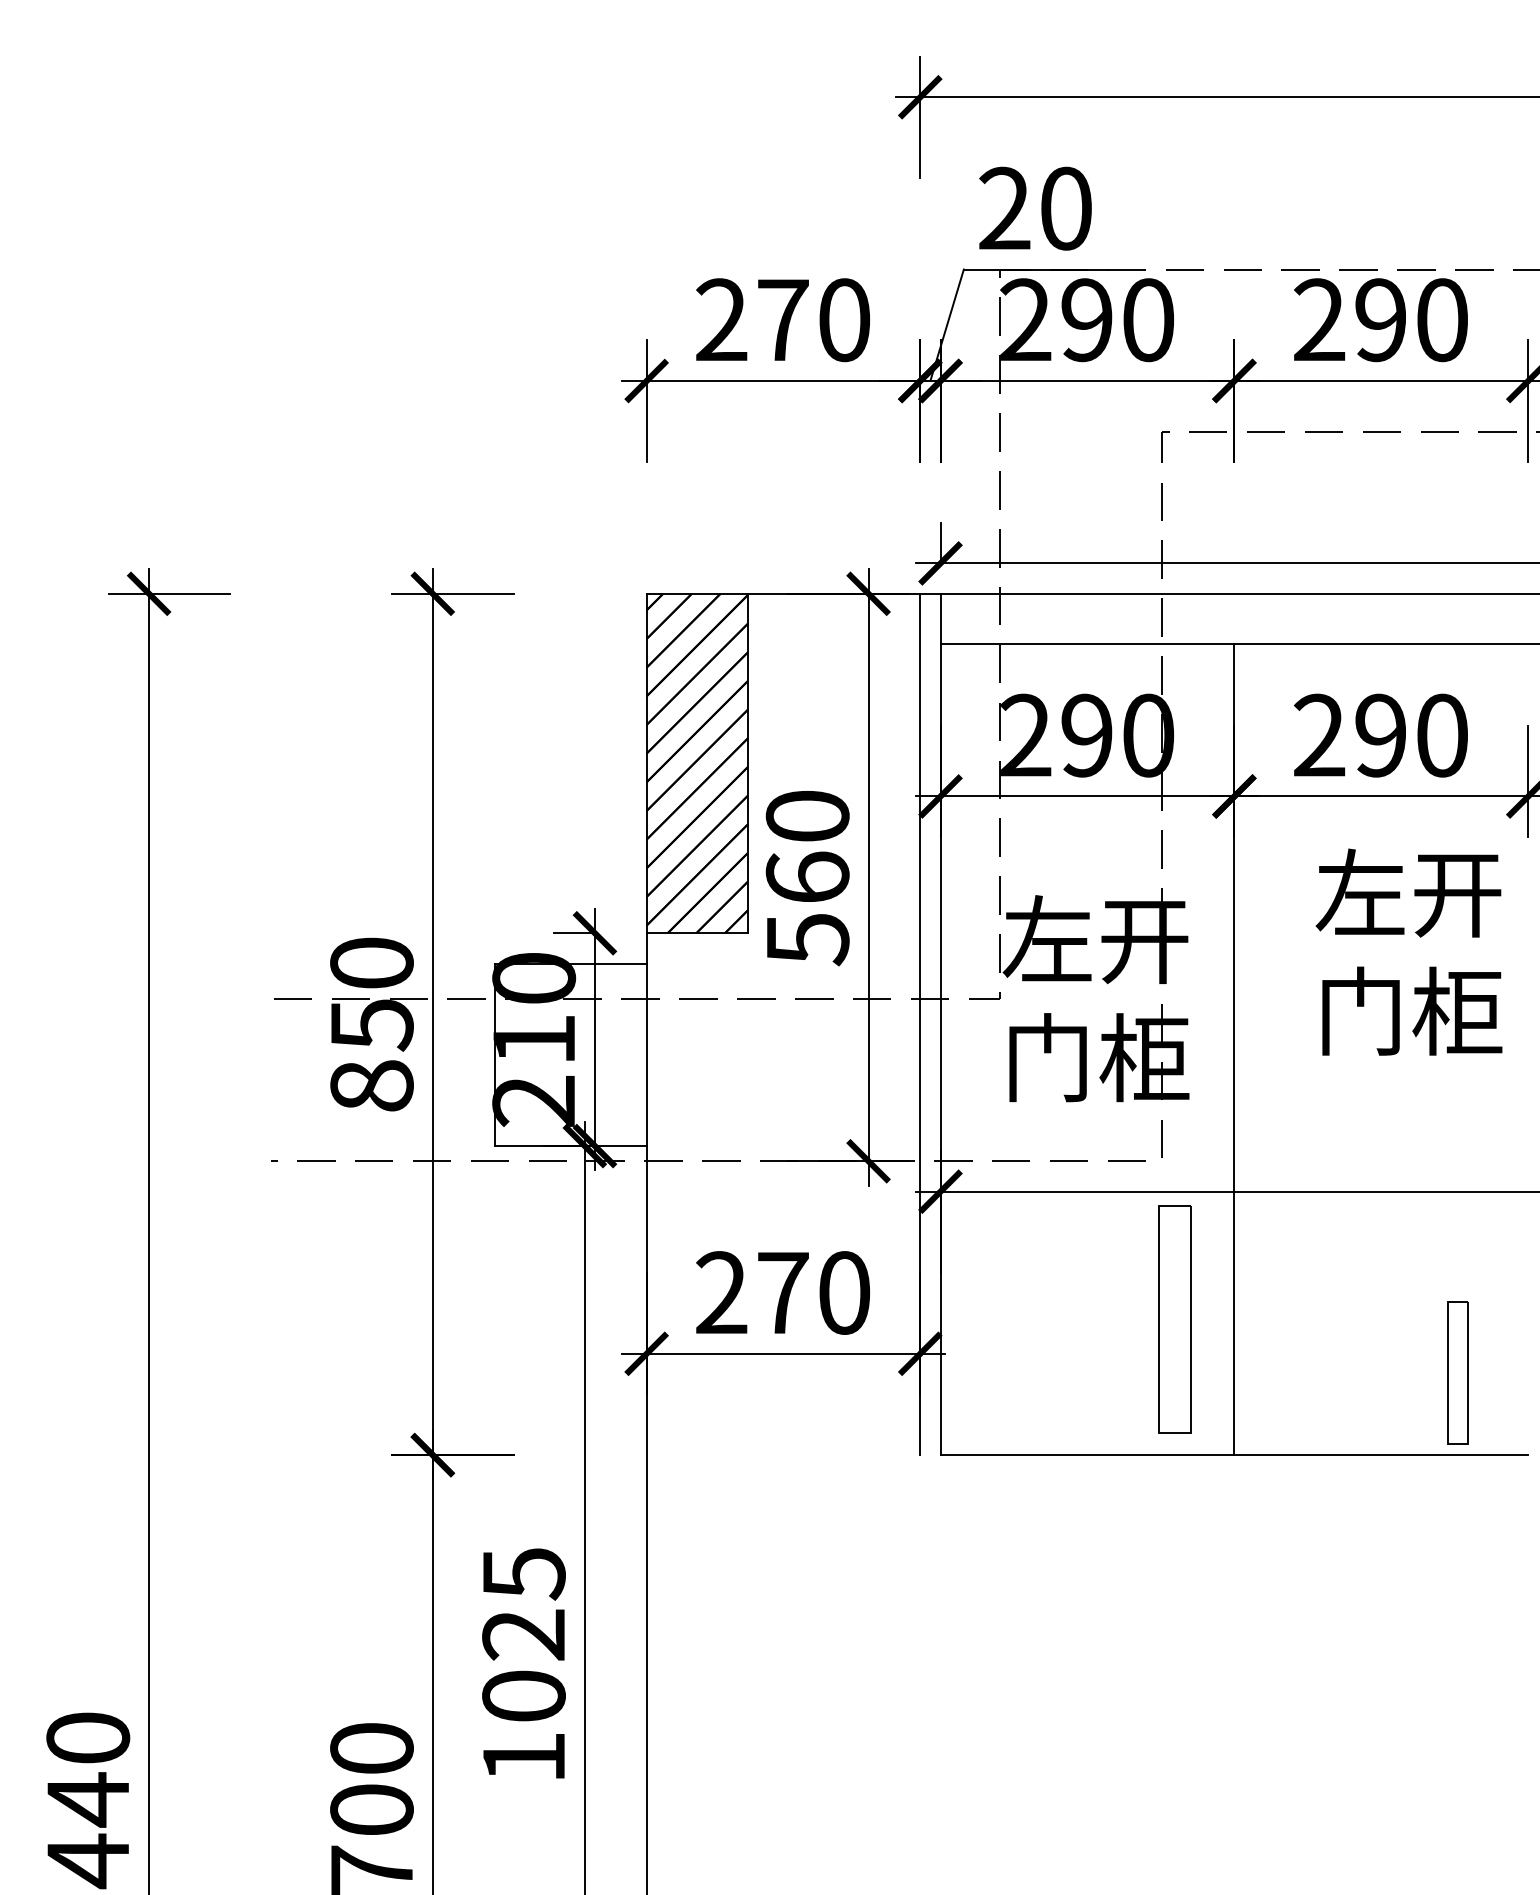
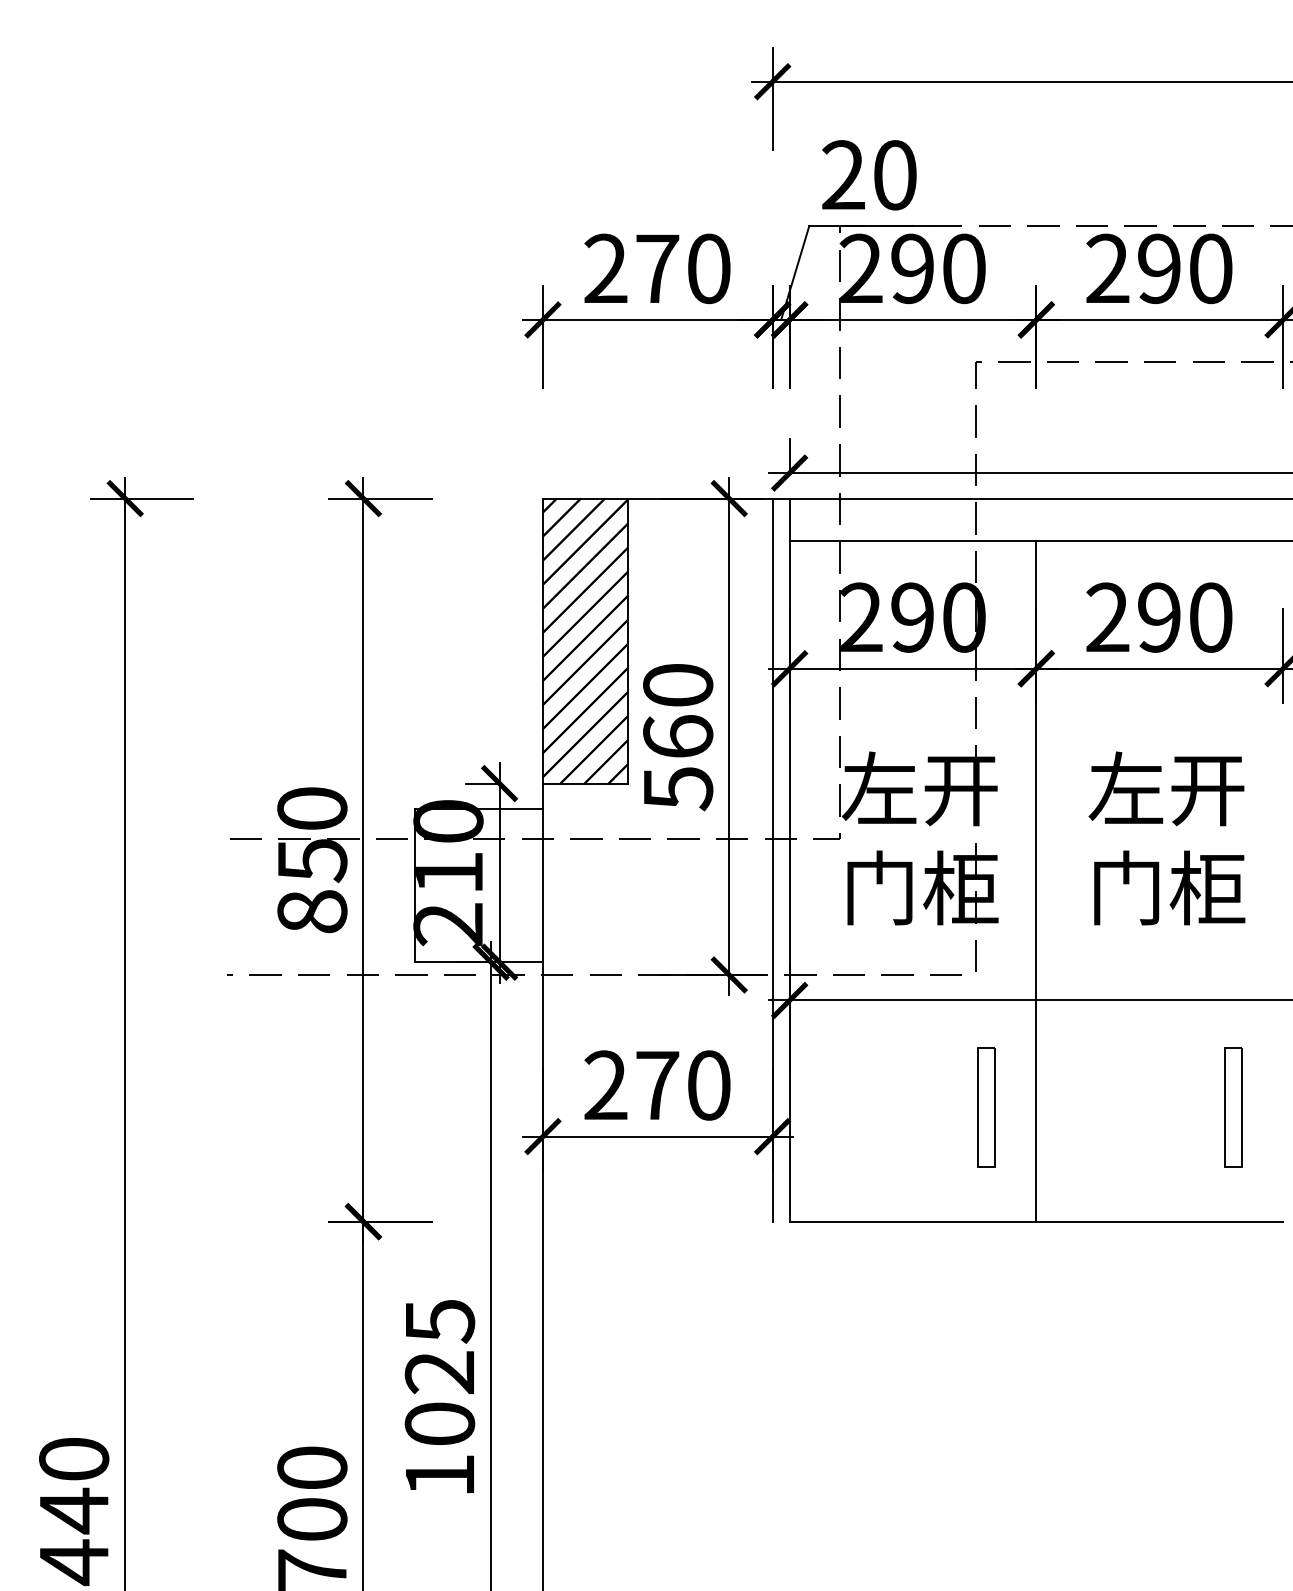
text: (1408, 952) -> (1166, 838), moved
part: (1175, 1319) -> (986, 1107), size x0.62
part: (1458, 1372) -> (1233, 1107), moved

